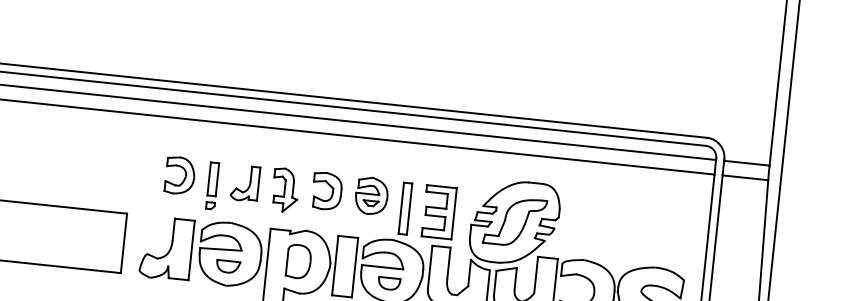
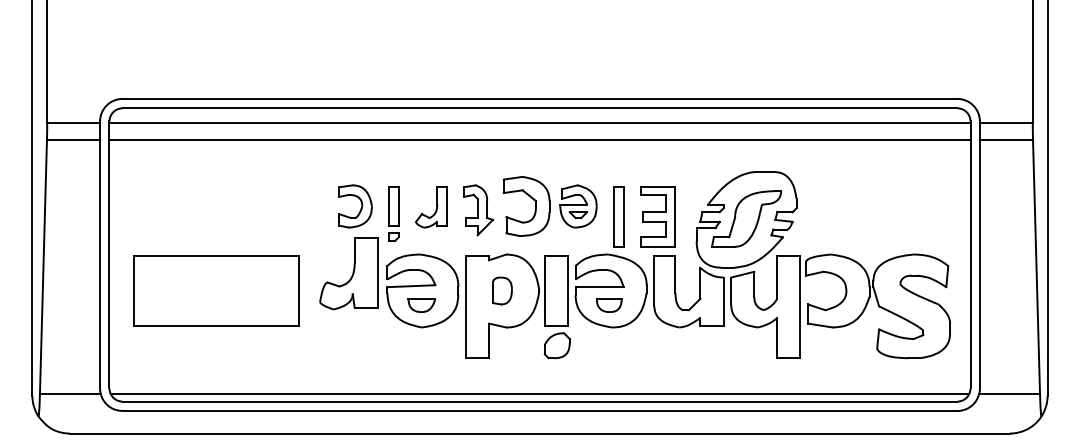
part: (327, 191) -> (526, 206), size x1.4
part: (166, 248) -> (348, 273), moved
part: (298, 261) -> (502, 290), size x0.7

